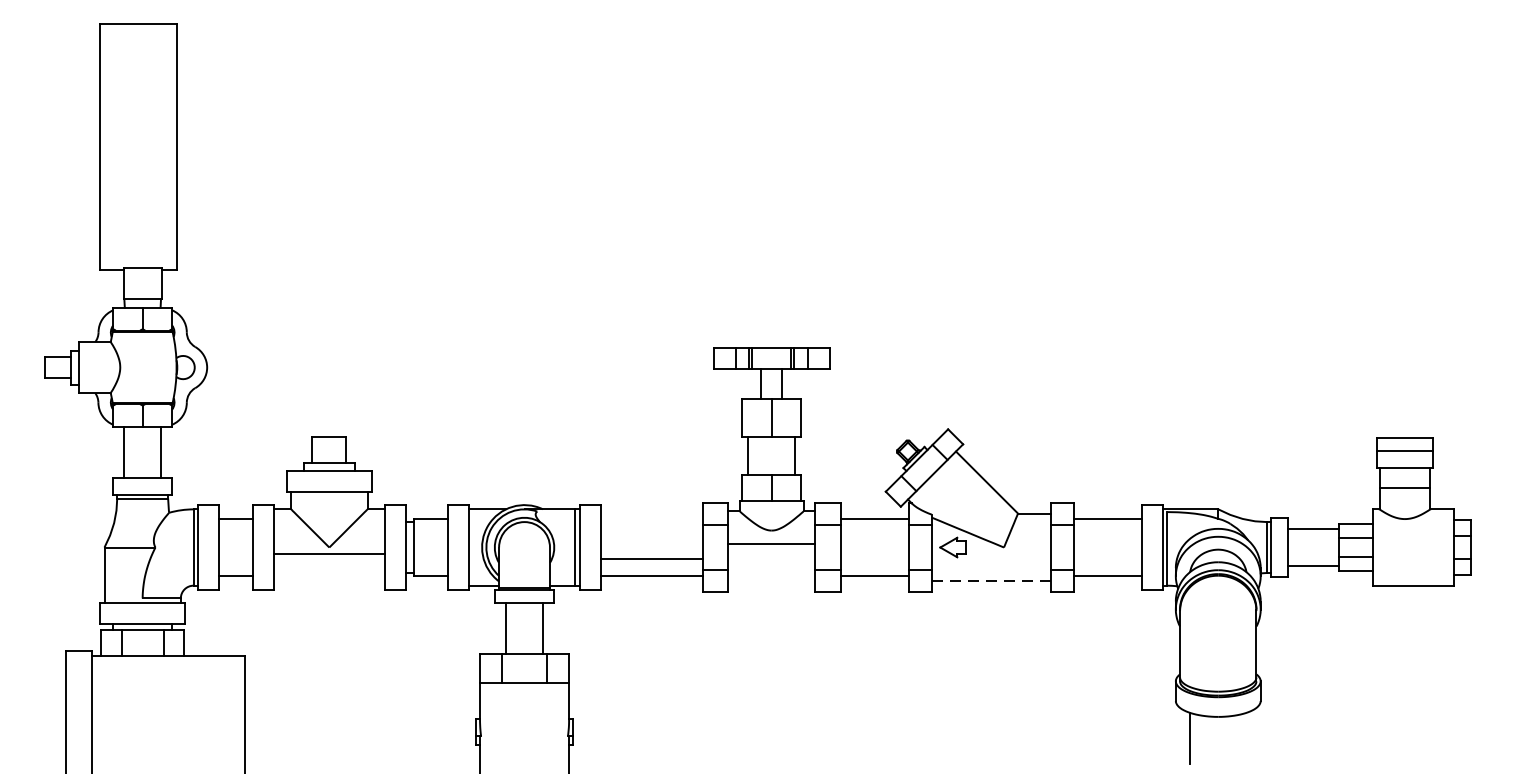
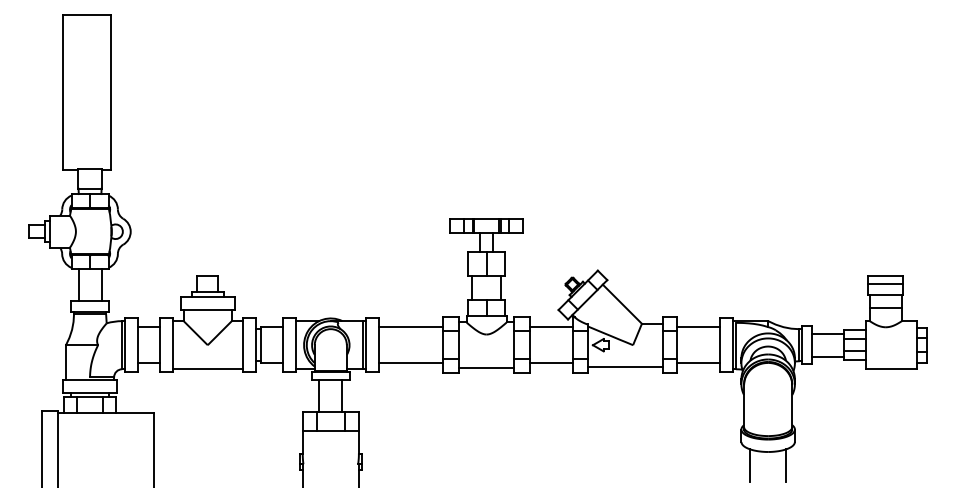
line: (771, 543) -> (486, 367), moved
line: (328, 554) -> (207, 369), moved
line: (650, 559) -> (410, 327), moved
line: (990, 581) -> (624, 366), dashed -> solid
line: (1247, 738) -> (786, 465), added

